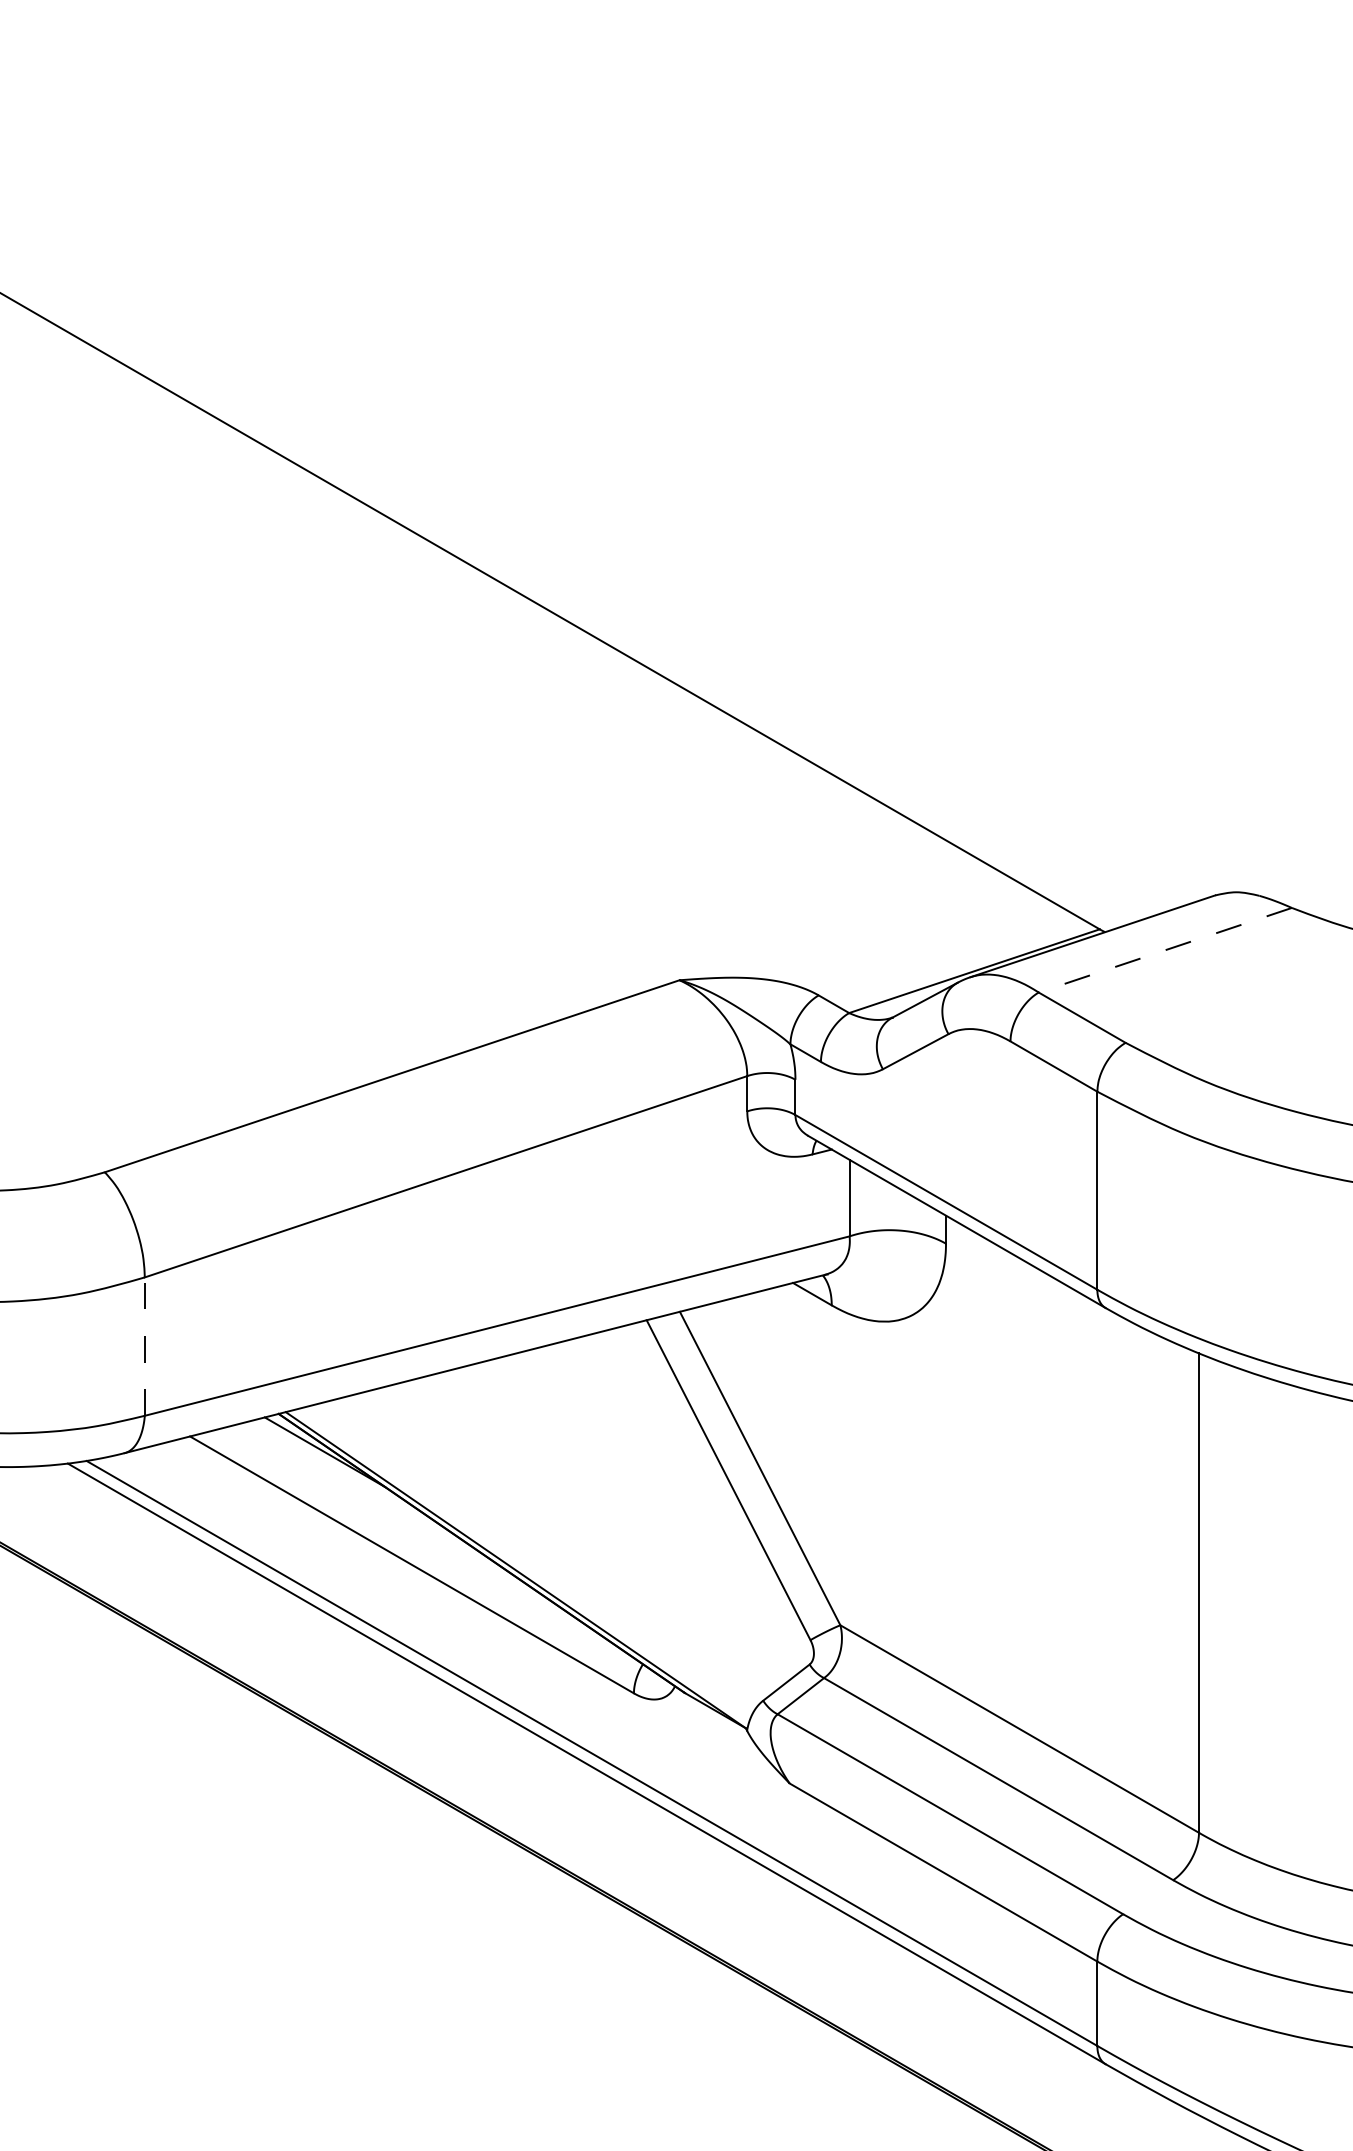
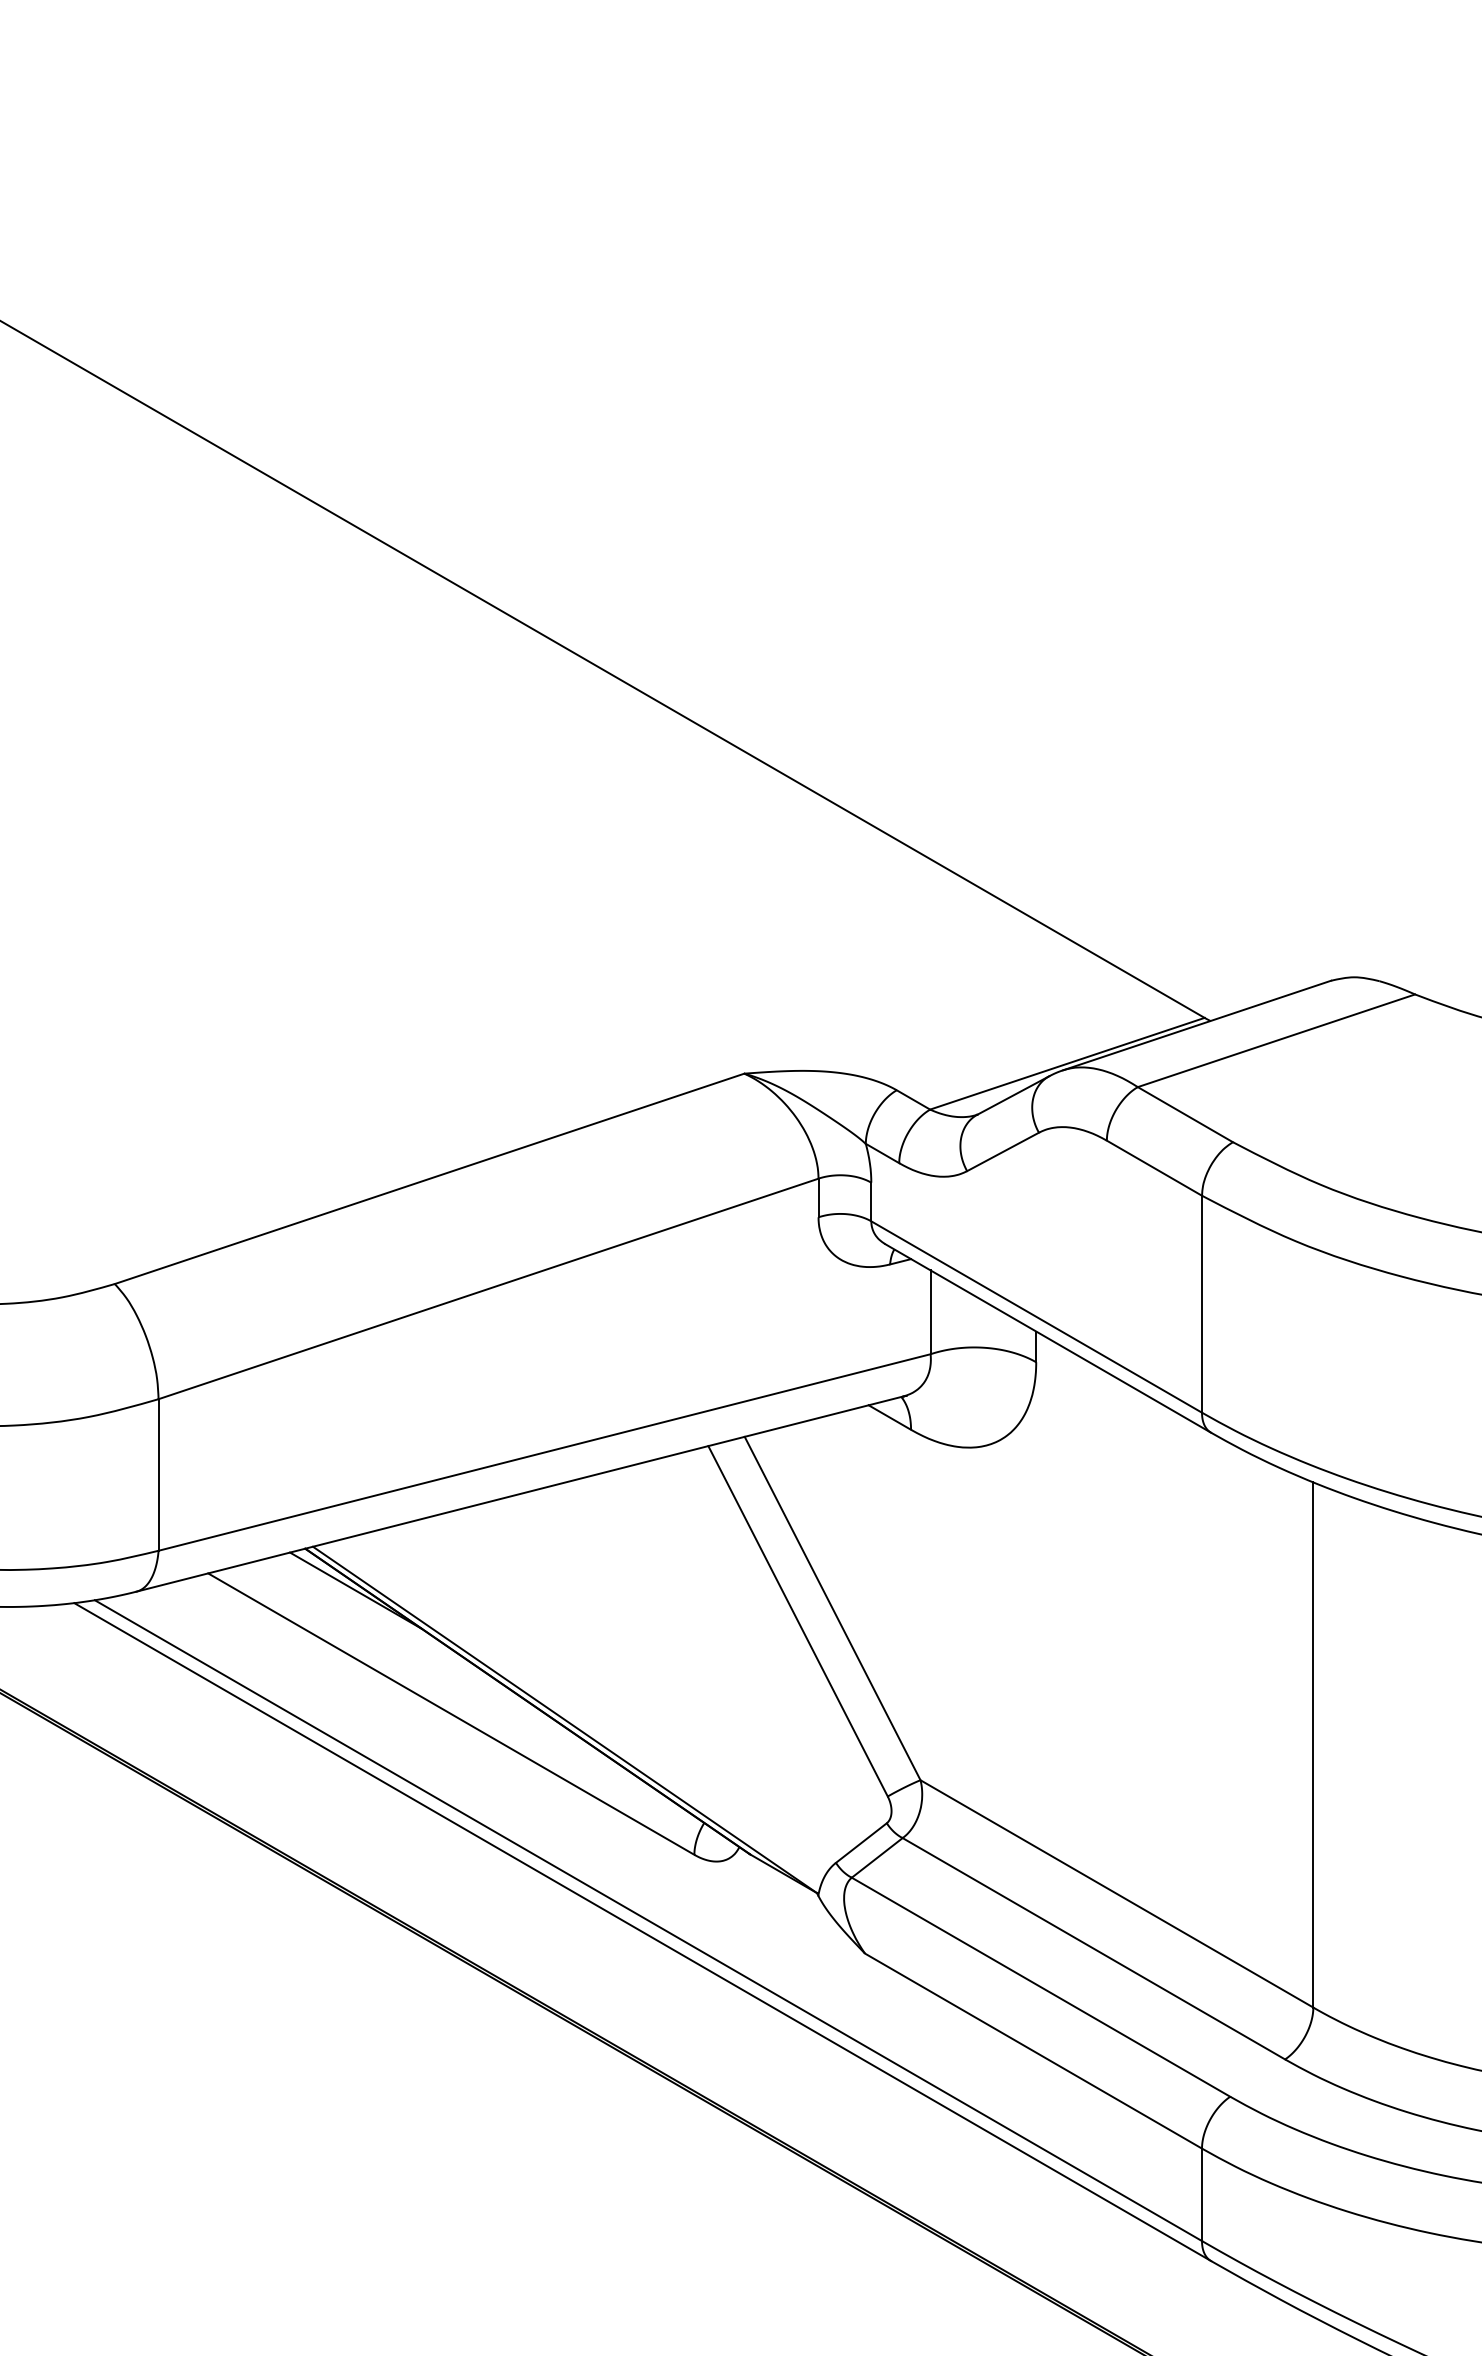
line: (1165, 949) -> (1276, 1040), dashed -> solid
line: (144, 1346) -> (158, 1474), dashed -> solid

